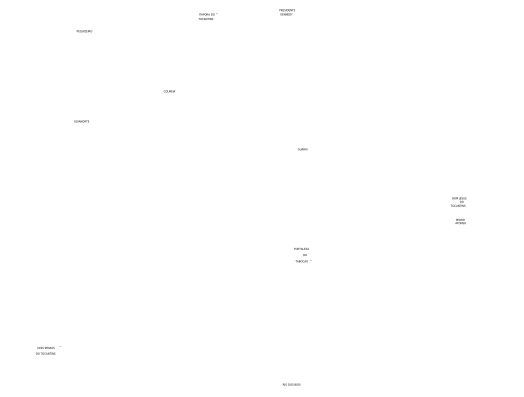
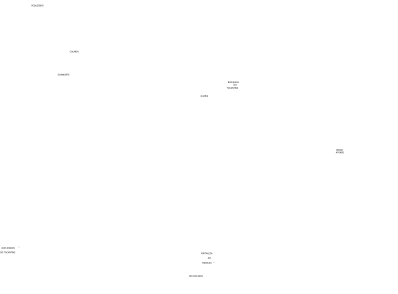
text: (168, 91) -> (73, 51), moved
text: (81, 121) -> (63, 74), moved
text: (458, 201) -> (232, 84), moved
text: (460, 221) -> (339, 151), moved
text: (302, 255) -> (207, 258), moved

